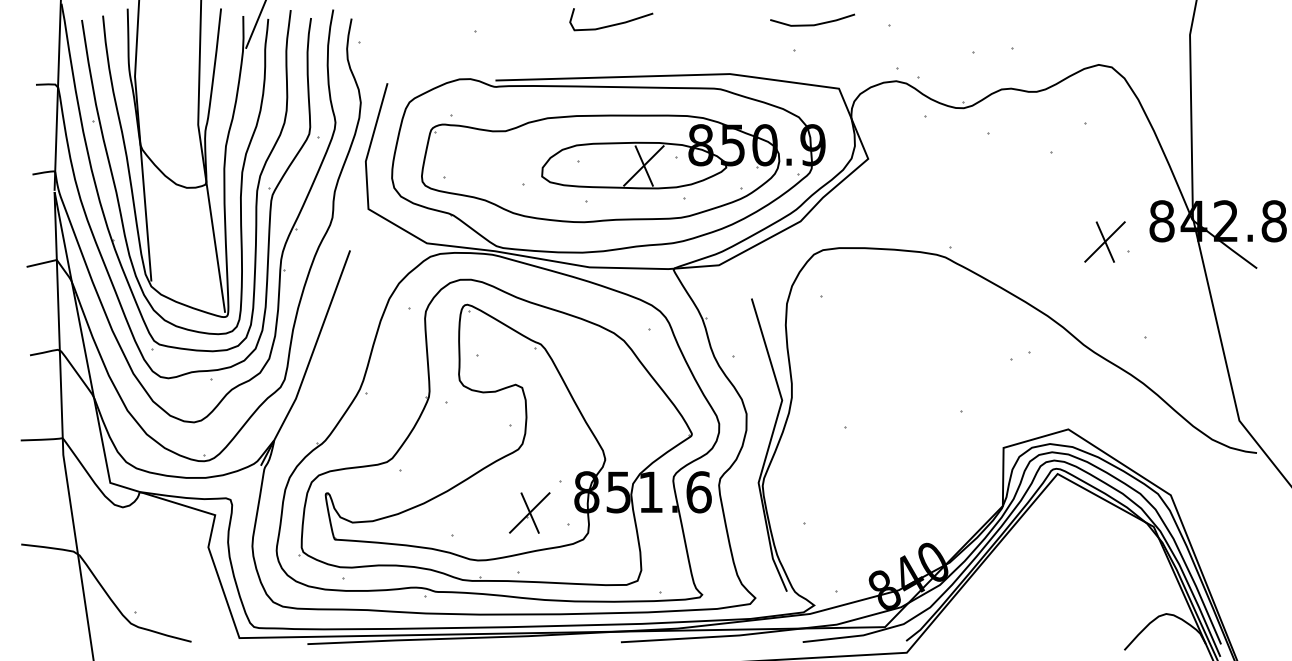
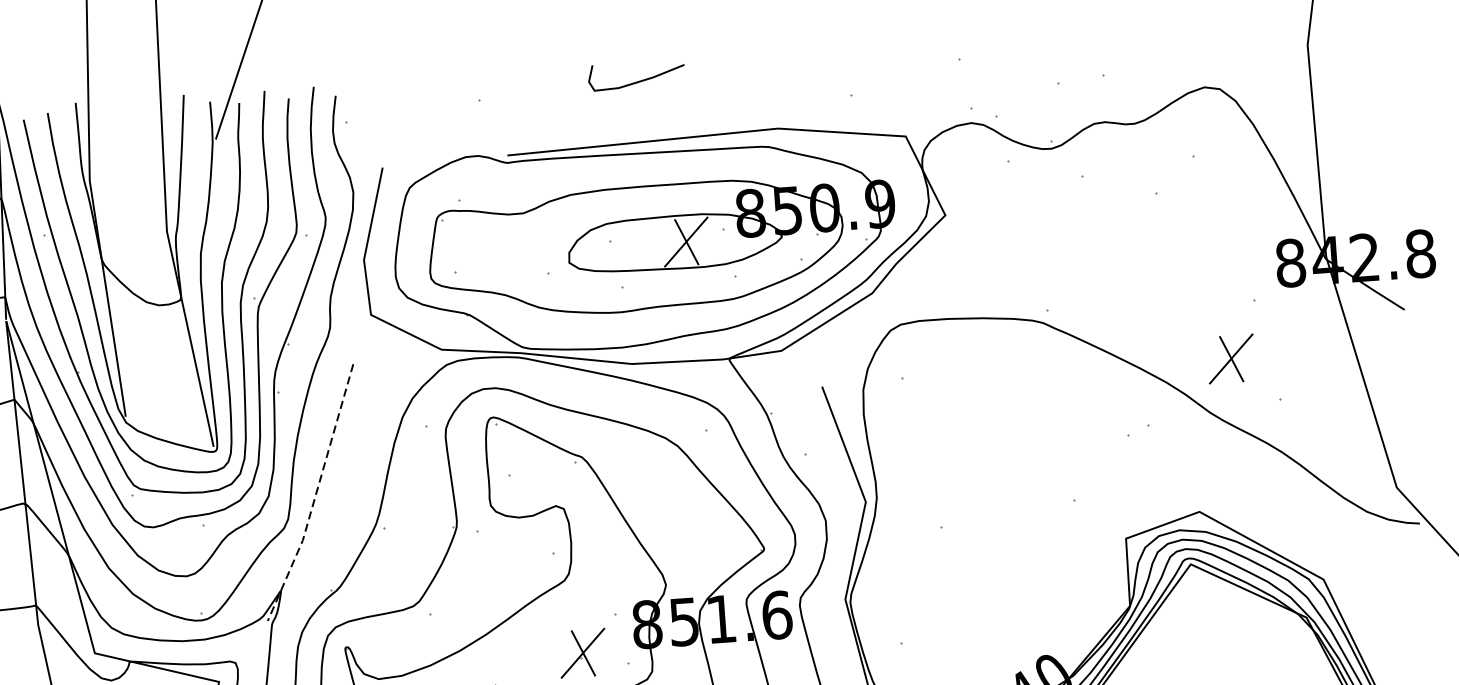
line: (812, 24) -> (869, 64), removed
part: (1104, 241) -> (1230, 358), moved
line: (309, 361) -> (315, 496), solid -> dashed

